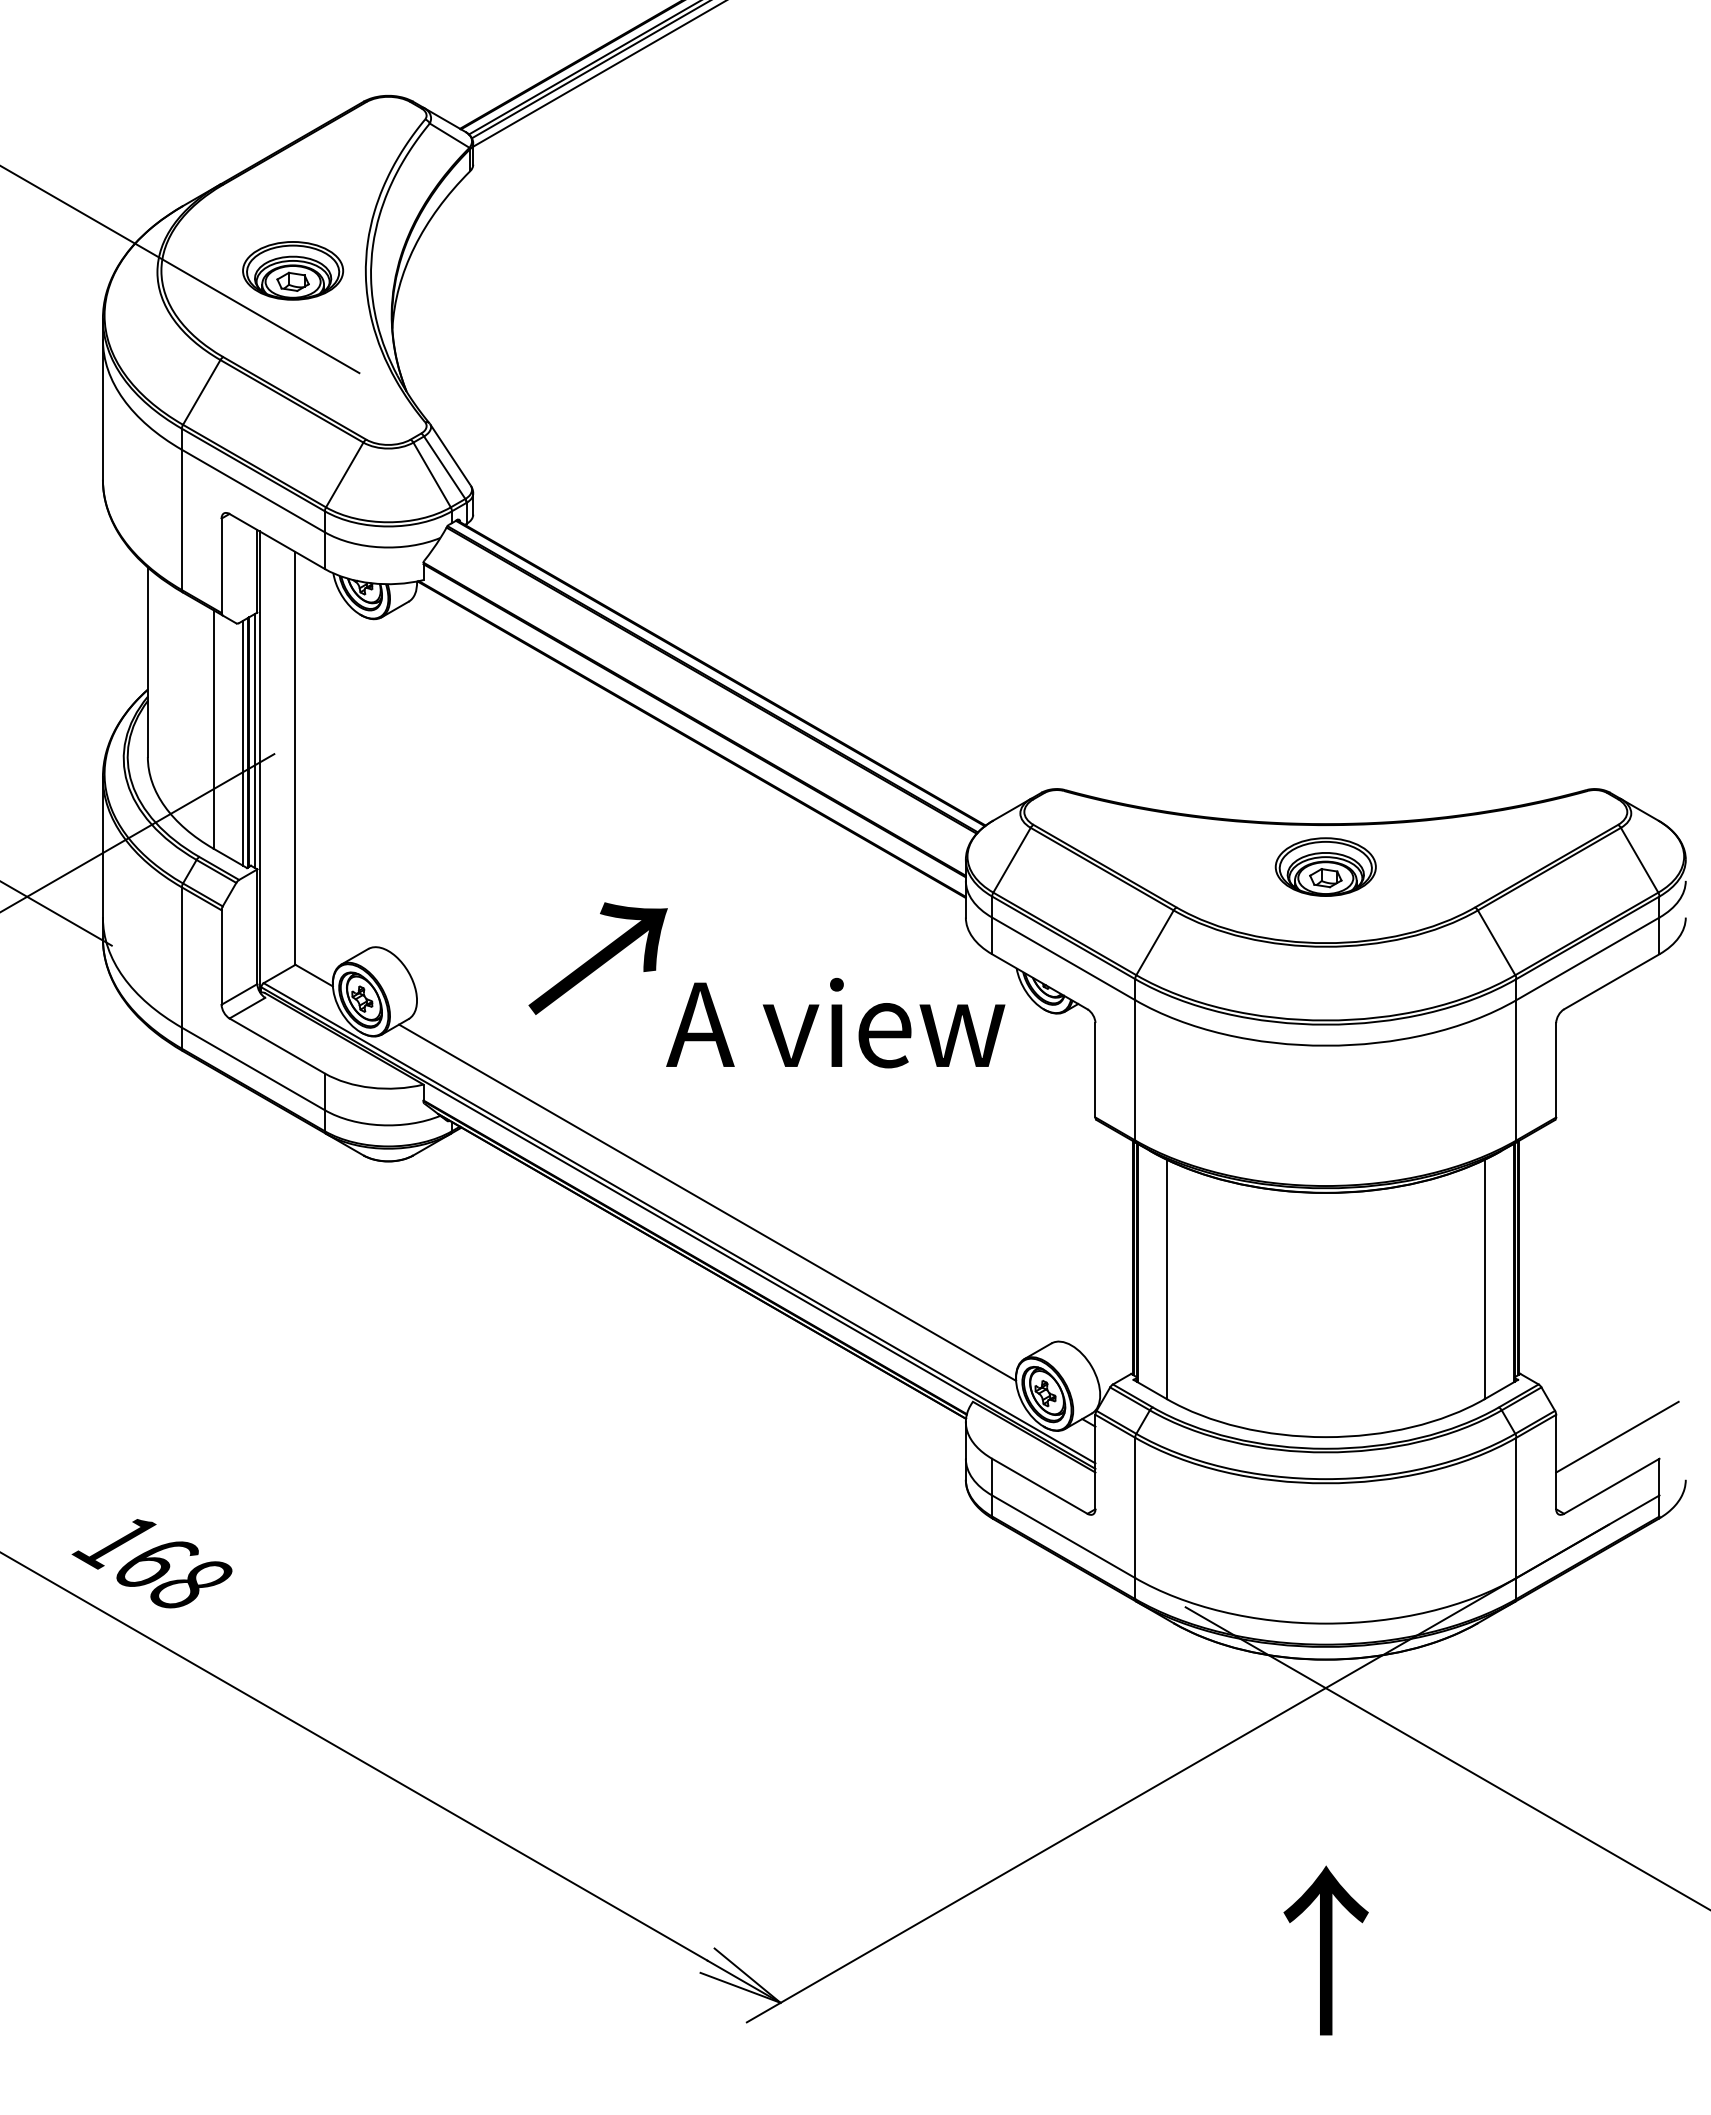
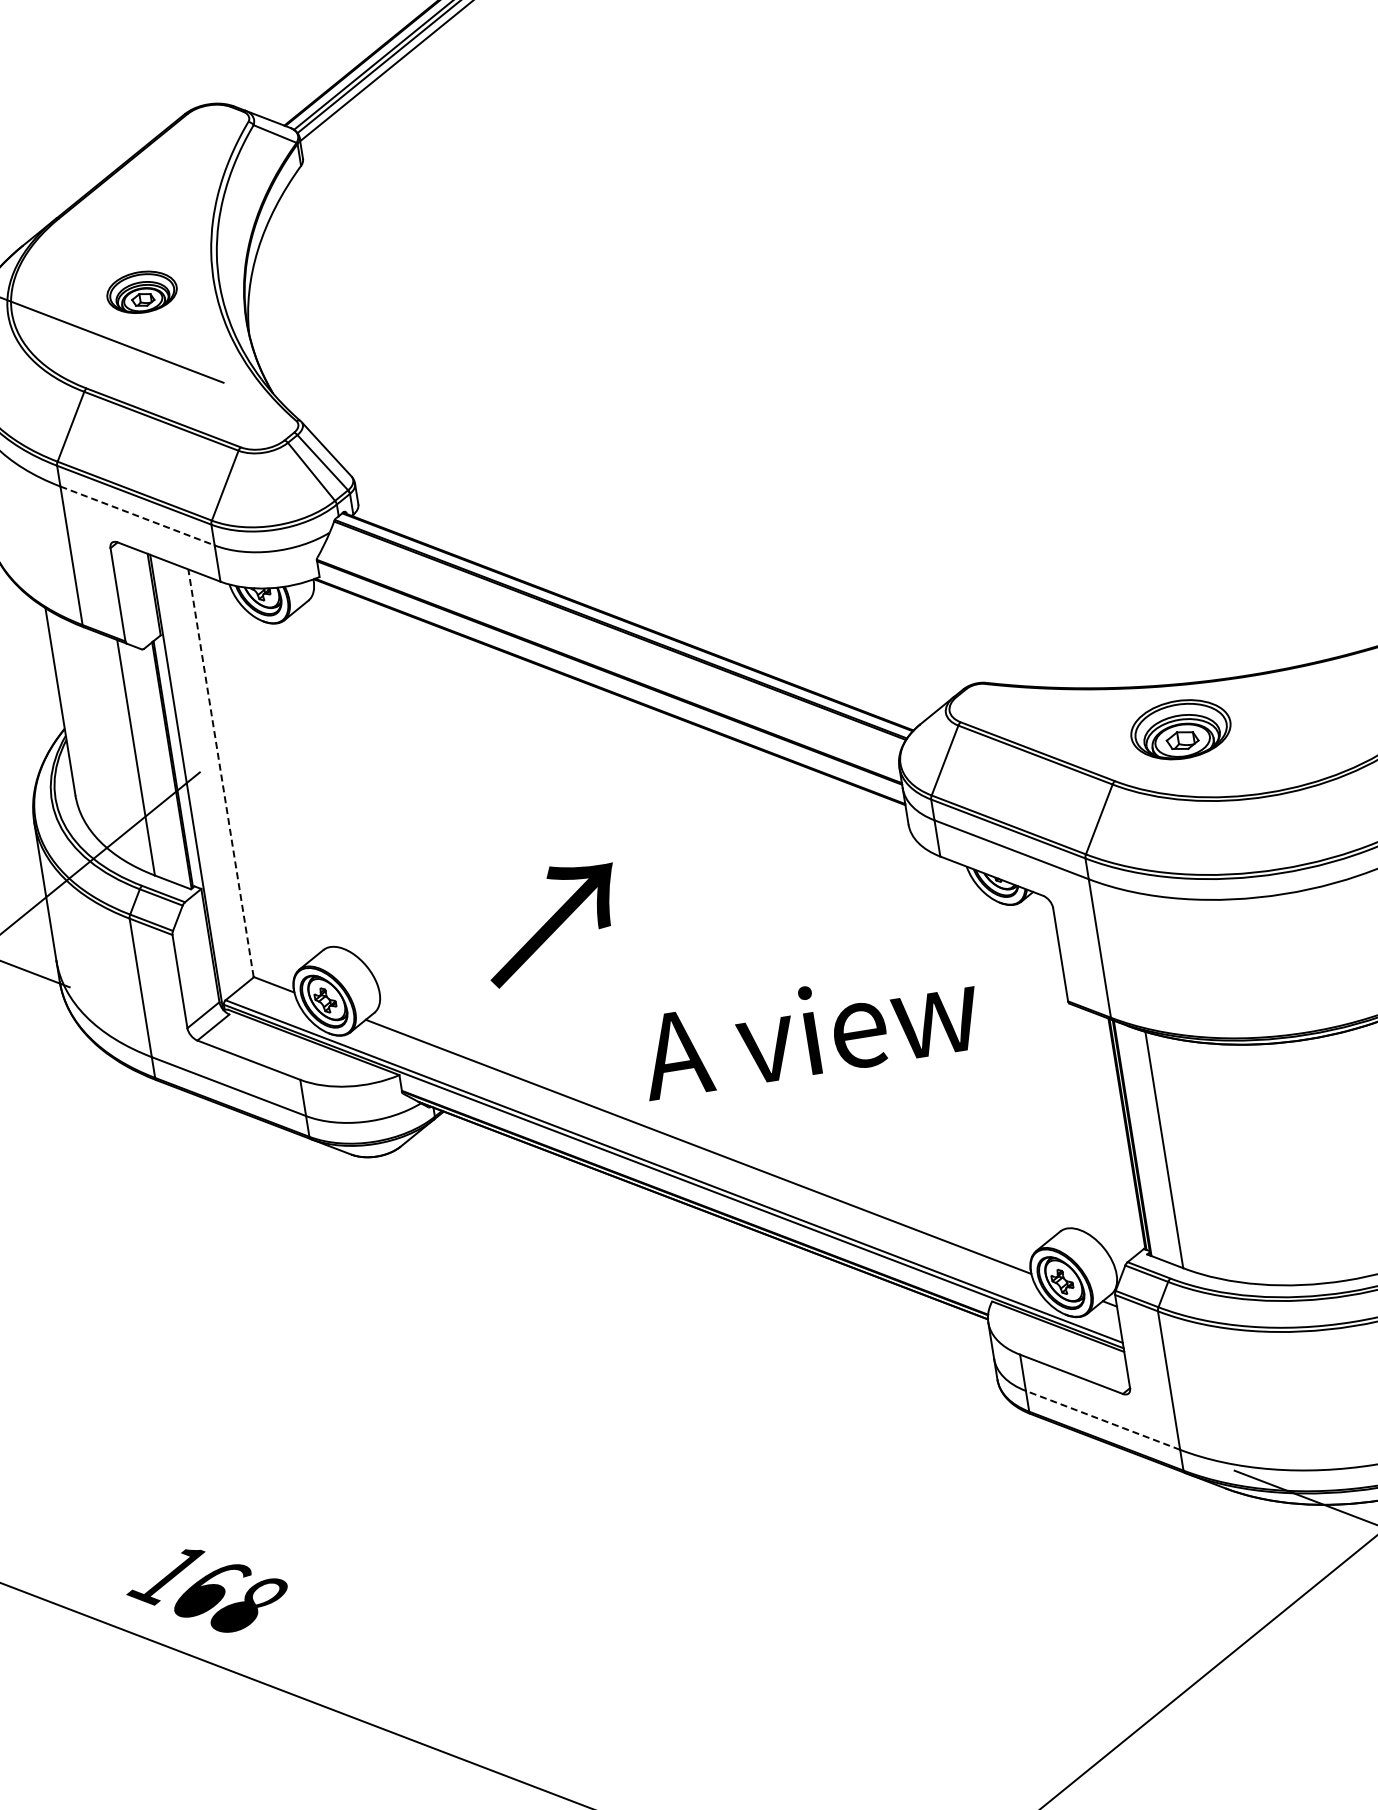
part: (293, 270) -> (142, 291), size x0.7
line: (253, 491) -> (137, 516), solid -> dashed
line: (254, 740) -> (178, 762), removed
line: (243, 742) -> (167, 765), removed
line: (295, 757) -> (221, 772), solid -> dashed
part: (1325, 866) -> (1180, 729), moved
text: (835, 1023) -> (809, 1031), moved
line: (1063, 1536) -> (1102, 1420), solid -> dashed

